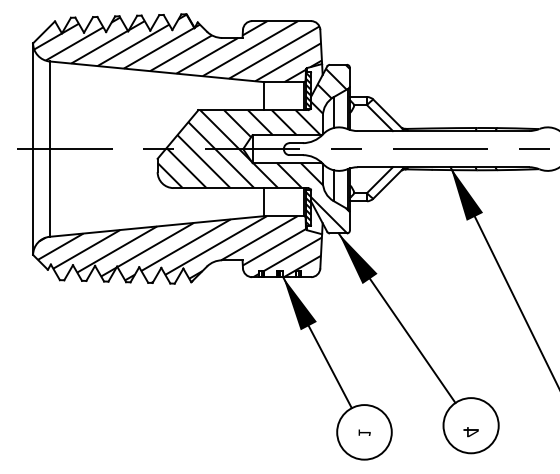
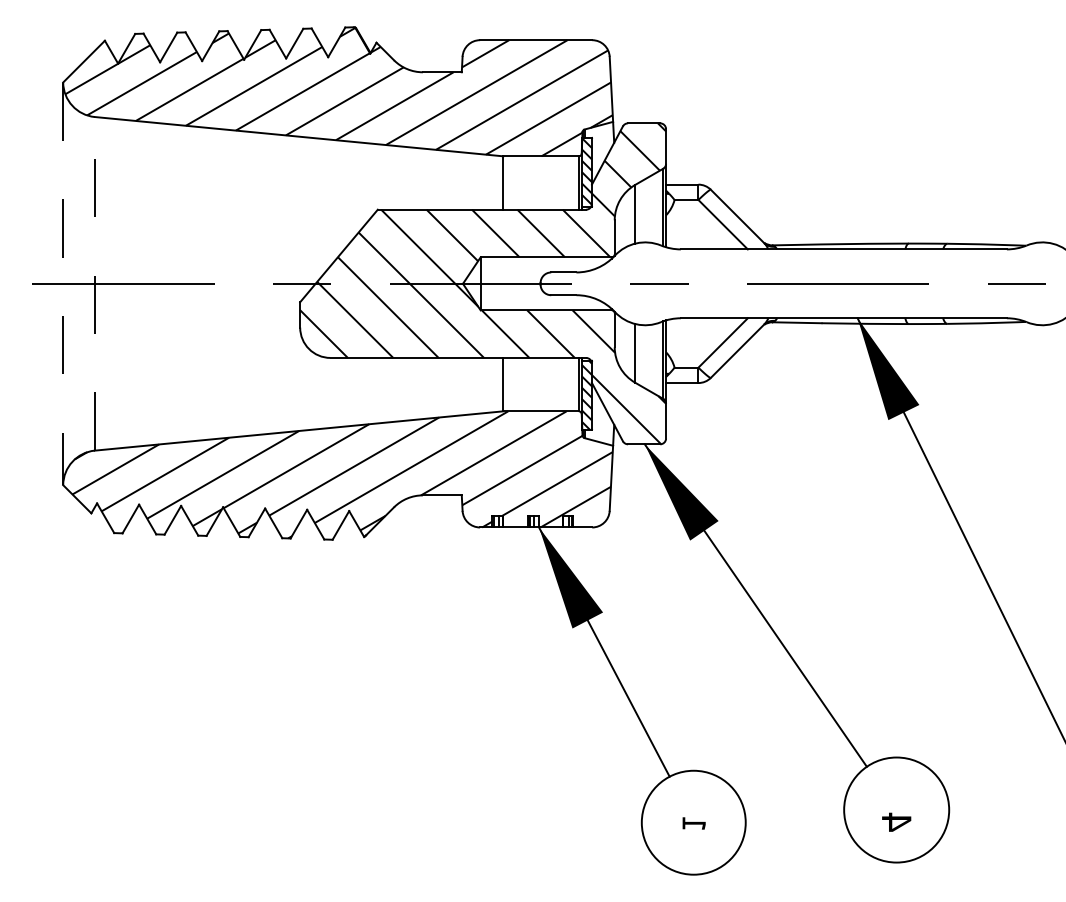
line: (33, 149) -> (63, 284), solid -> dashed
line: (49, 149) -> (94, 284), solid -> dashed

